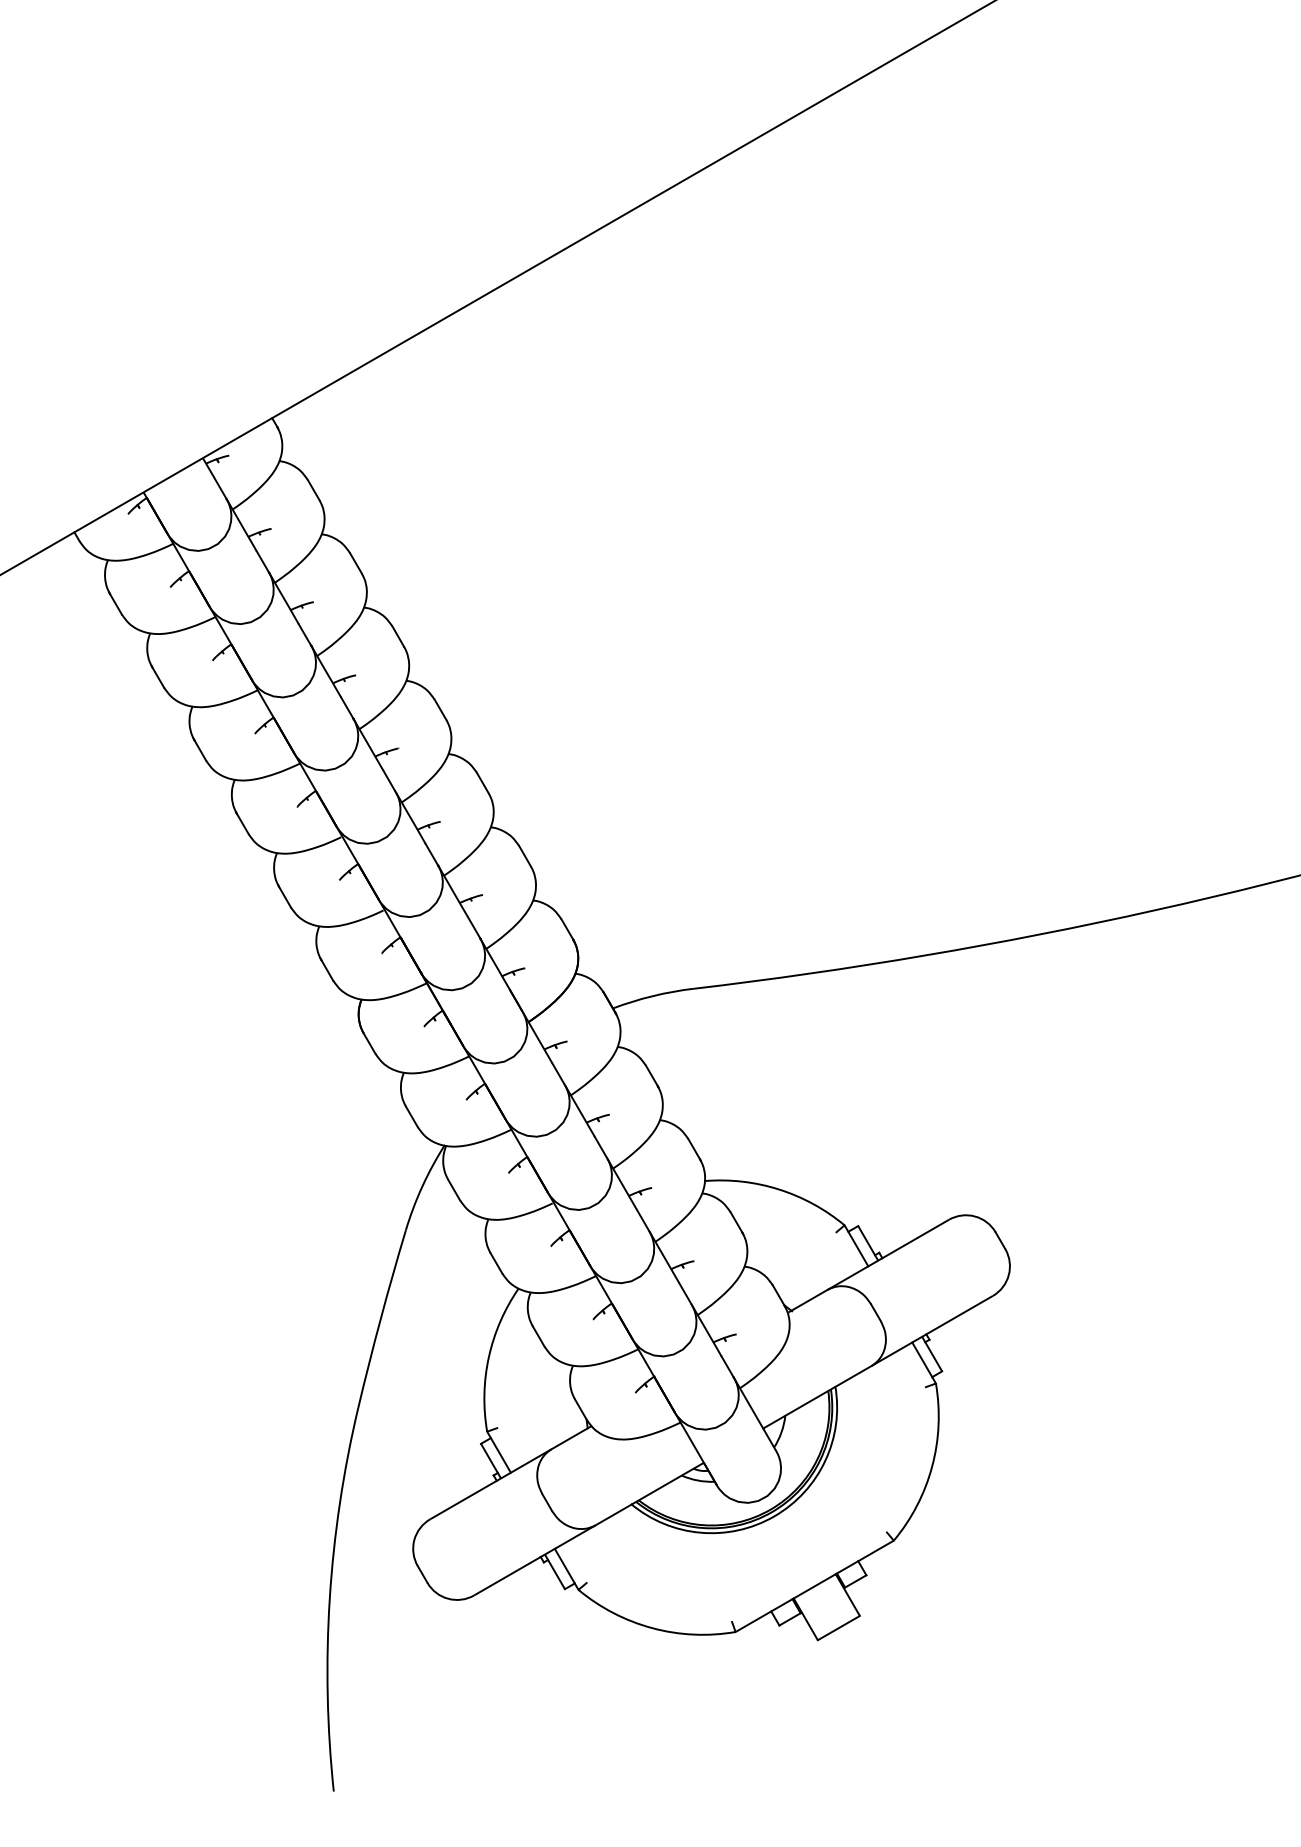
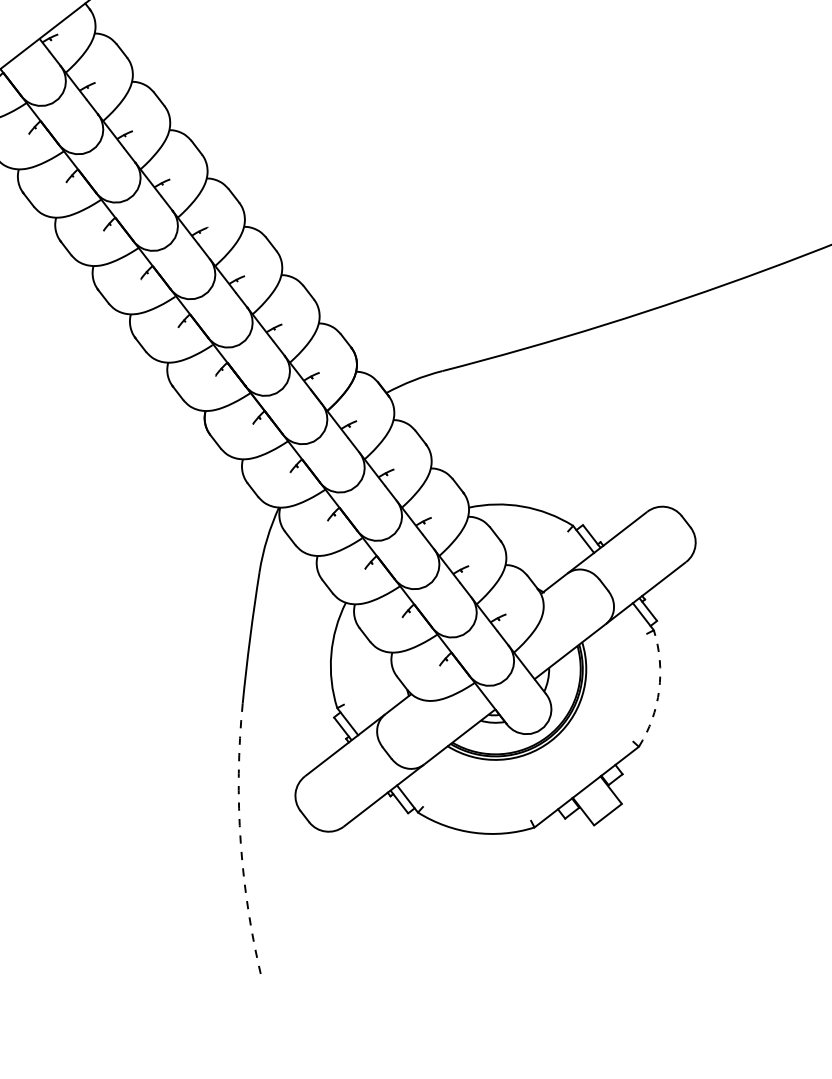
arc: (932, 1466) -> (659, 689), solid -> dashed
arc: (329, 1598) -> (240, 842), solid -> dashed

